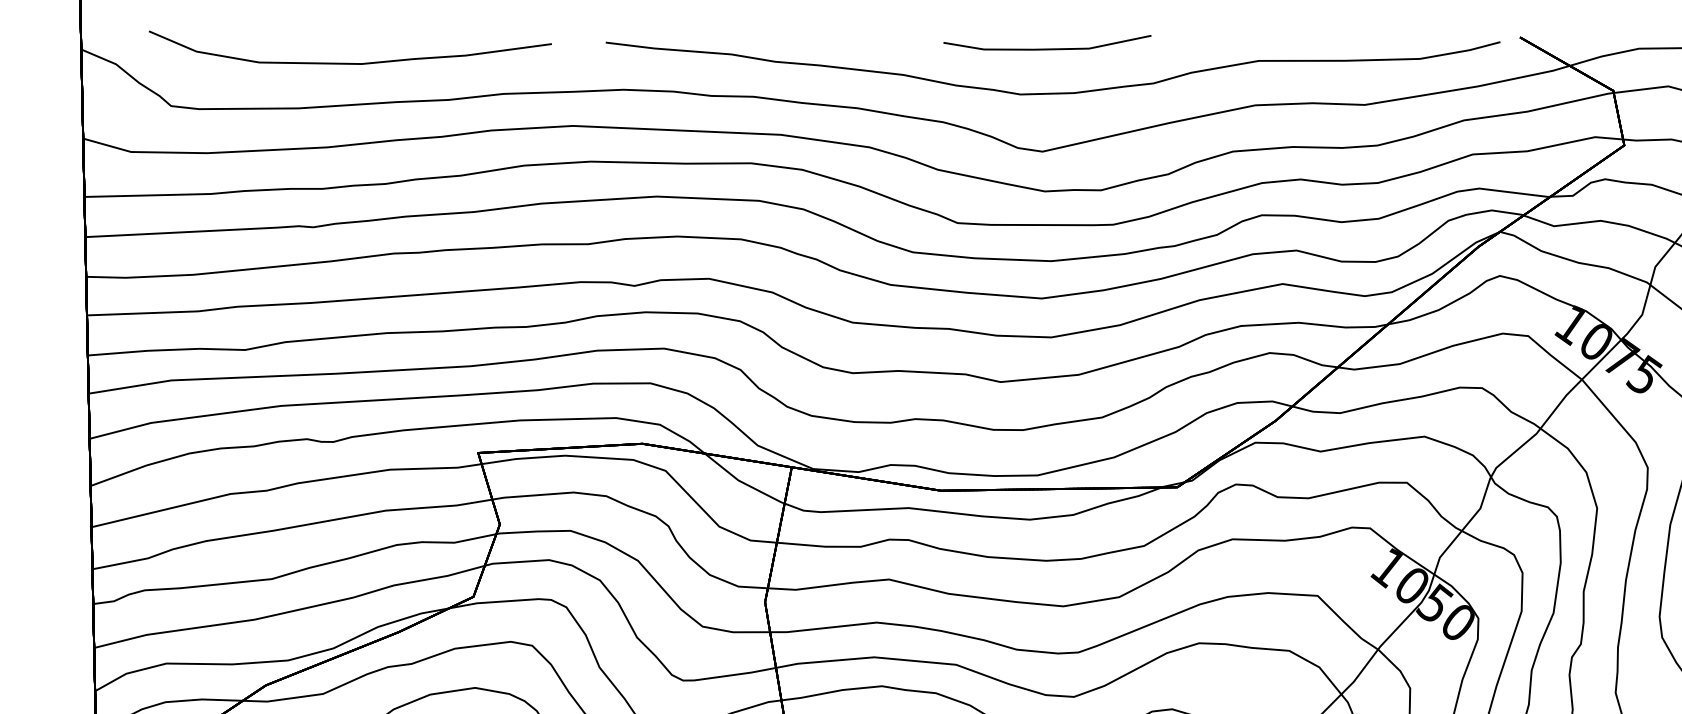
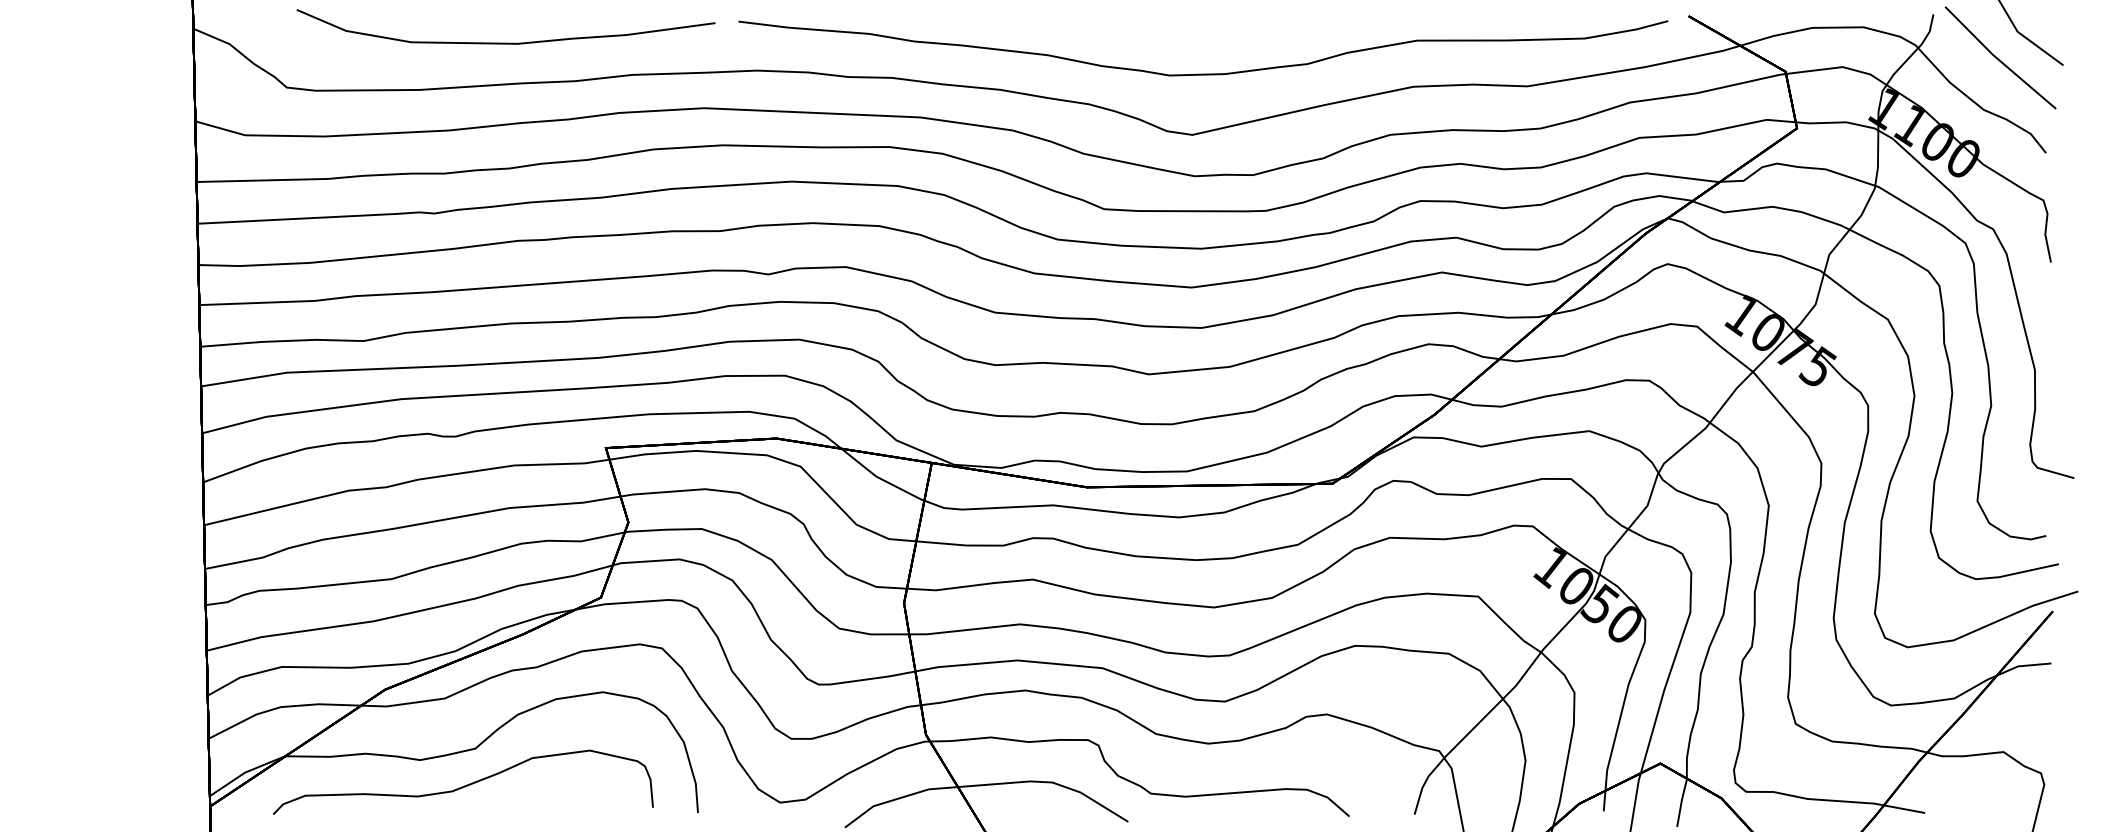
line: (1047, 48) -> (1197, 27), removed
curve: (349, 62) -> (505, 42), moved

